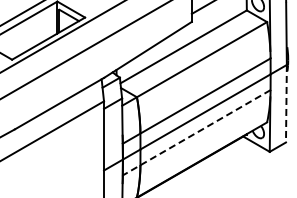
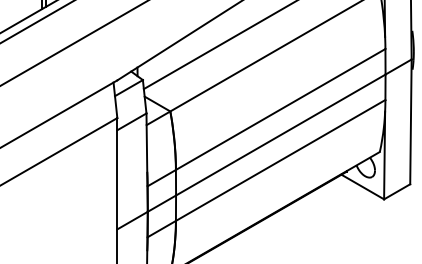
line: (286, 103) -> (411, 121), dashed -> solid
line: (196, 133) -> (266, 169), dashed -> solid

